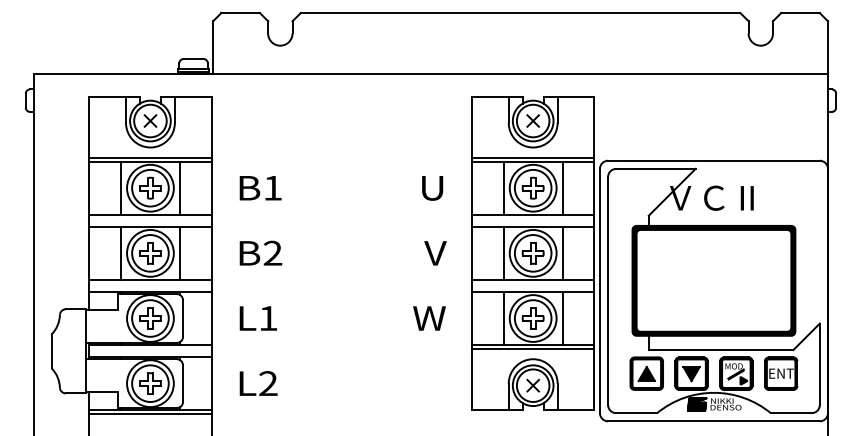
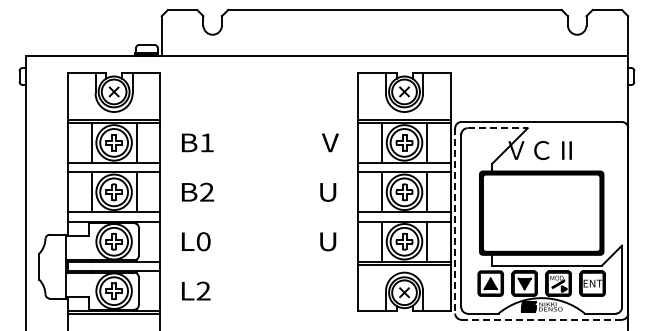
line: (657, 169) -> (498, 128), solid -> dashed
text: (434, 187) -> (329, 142), U -> V
text: (434, 253) -> (329, 192), V -> U
line: (600, 290) -> (455, 220), solid -> dashed
text: (268, 318) -> (203, 241), L1 -> L0
text: (429, 318) -> (325, 241), W -> U
line: (715, 420) -> (542, 319), solid -> dashed

